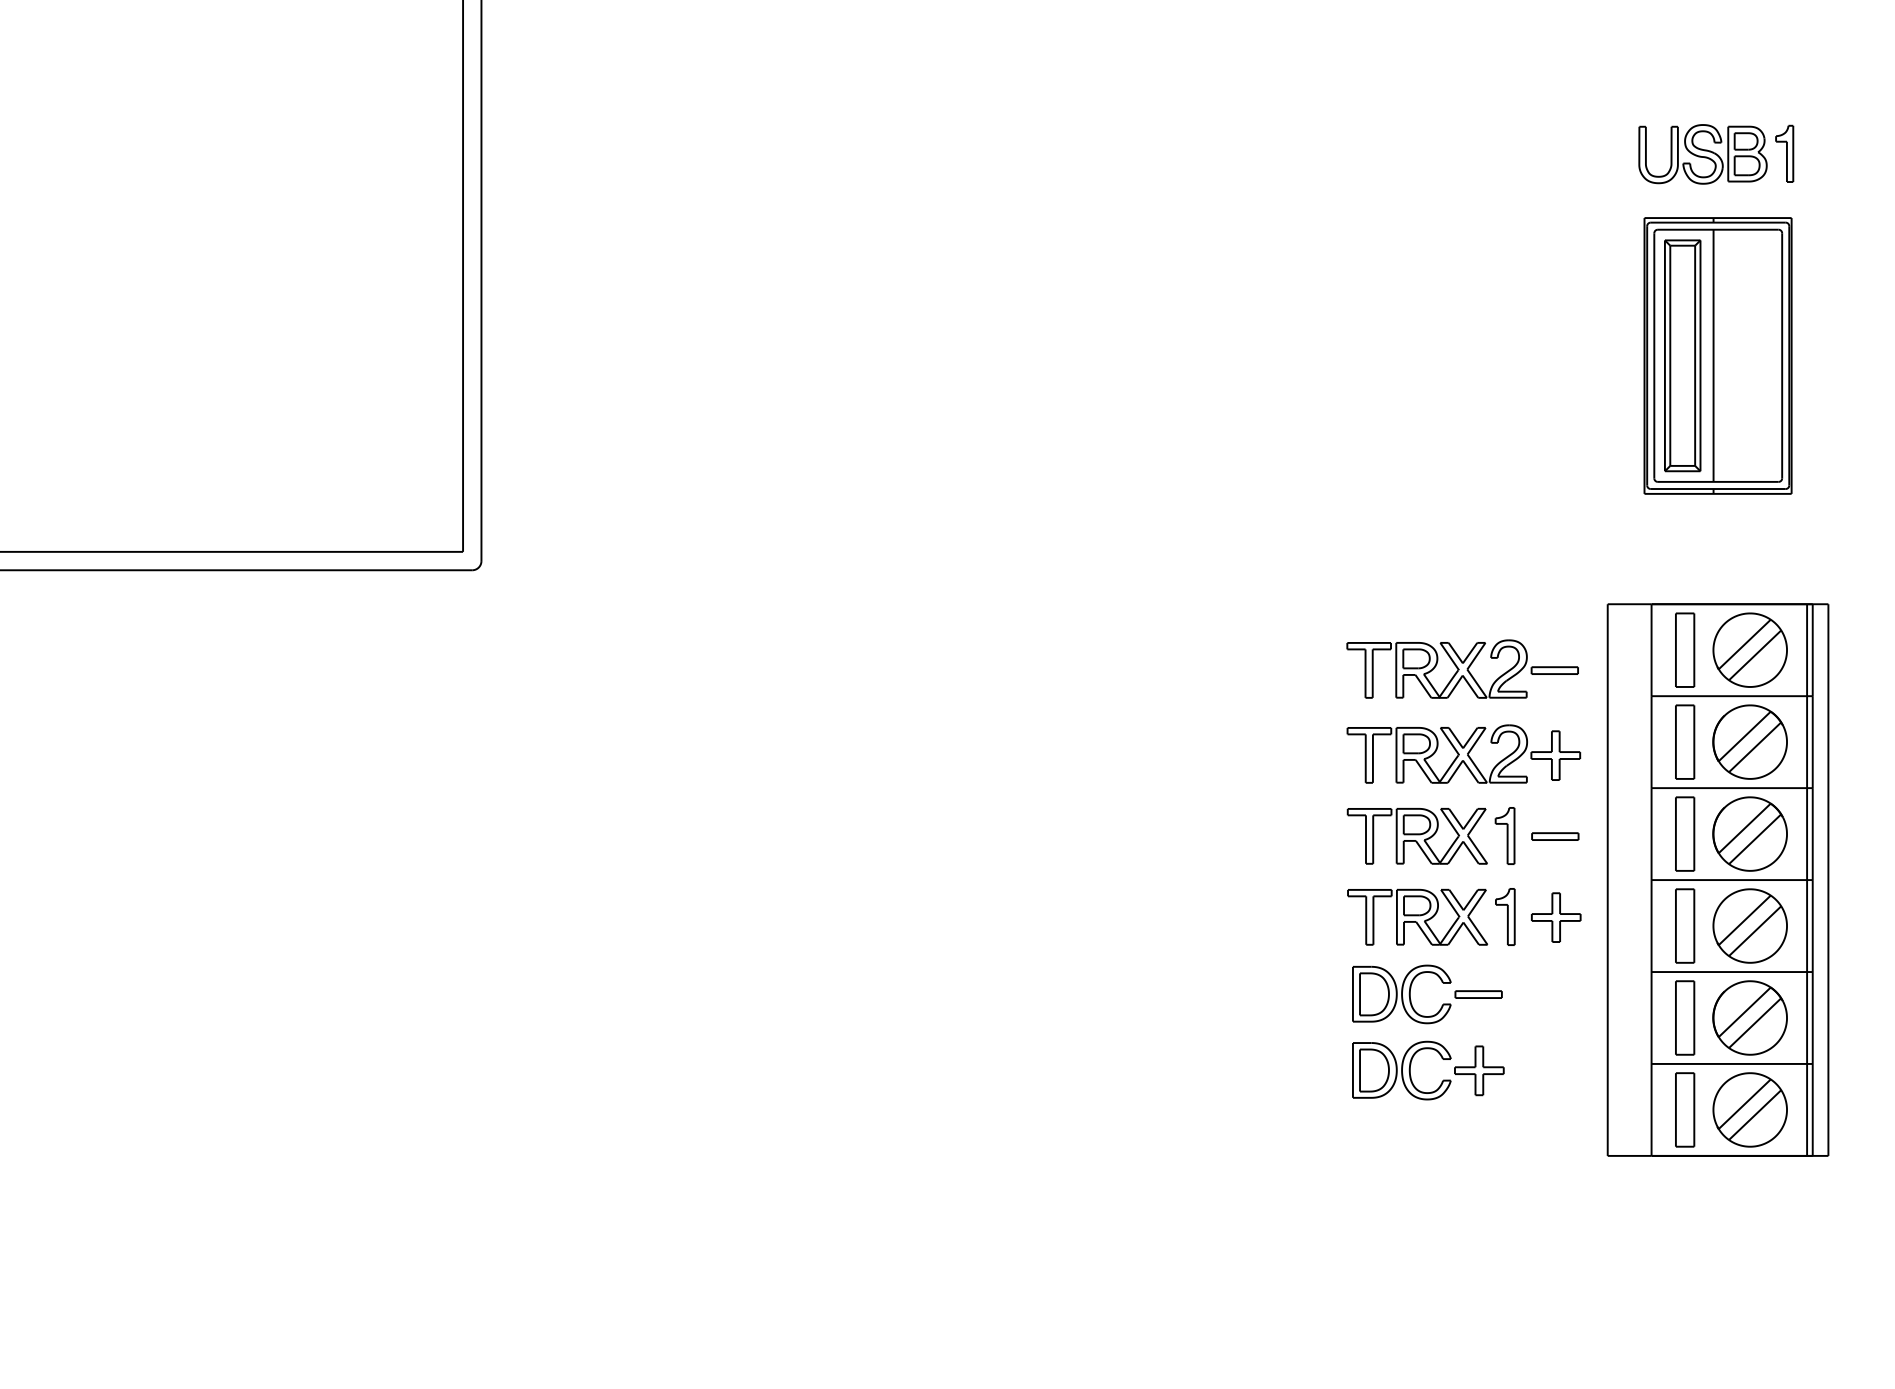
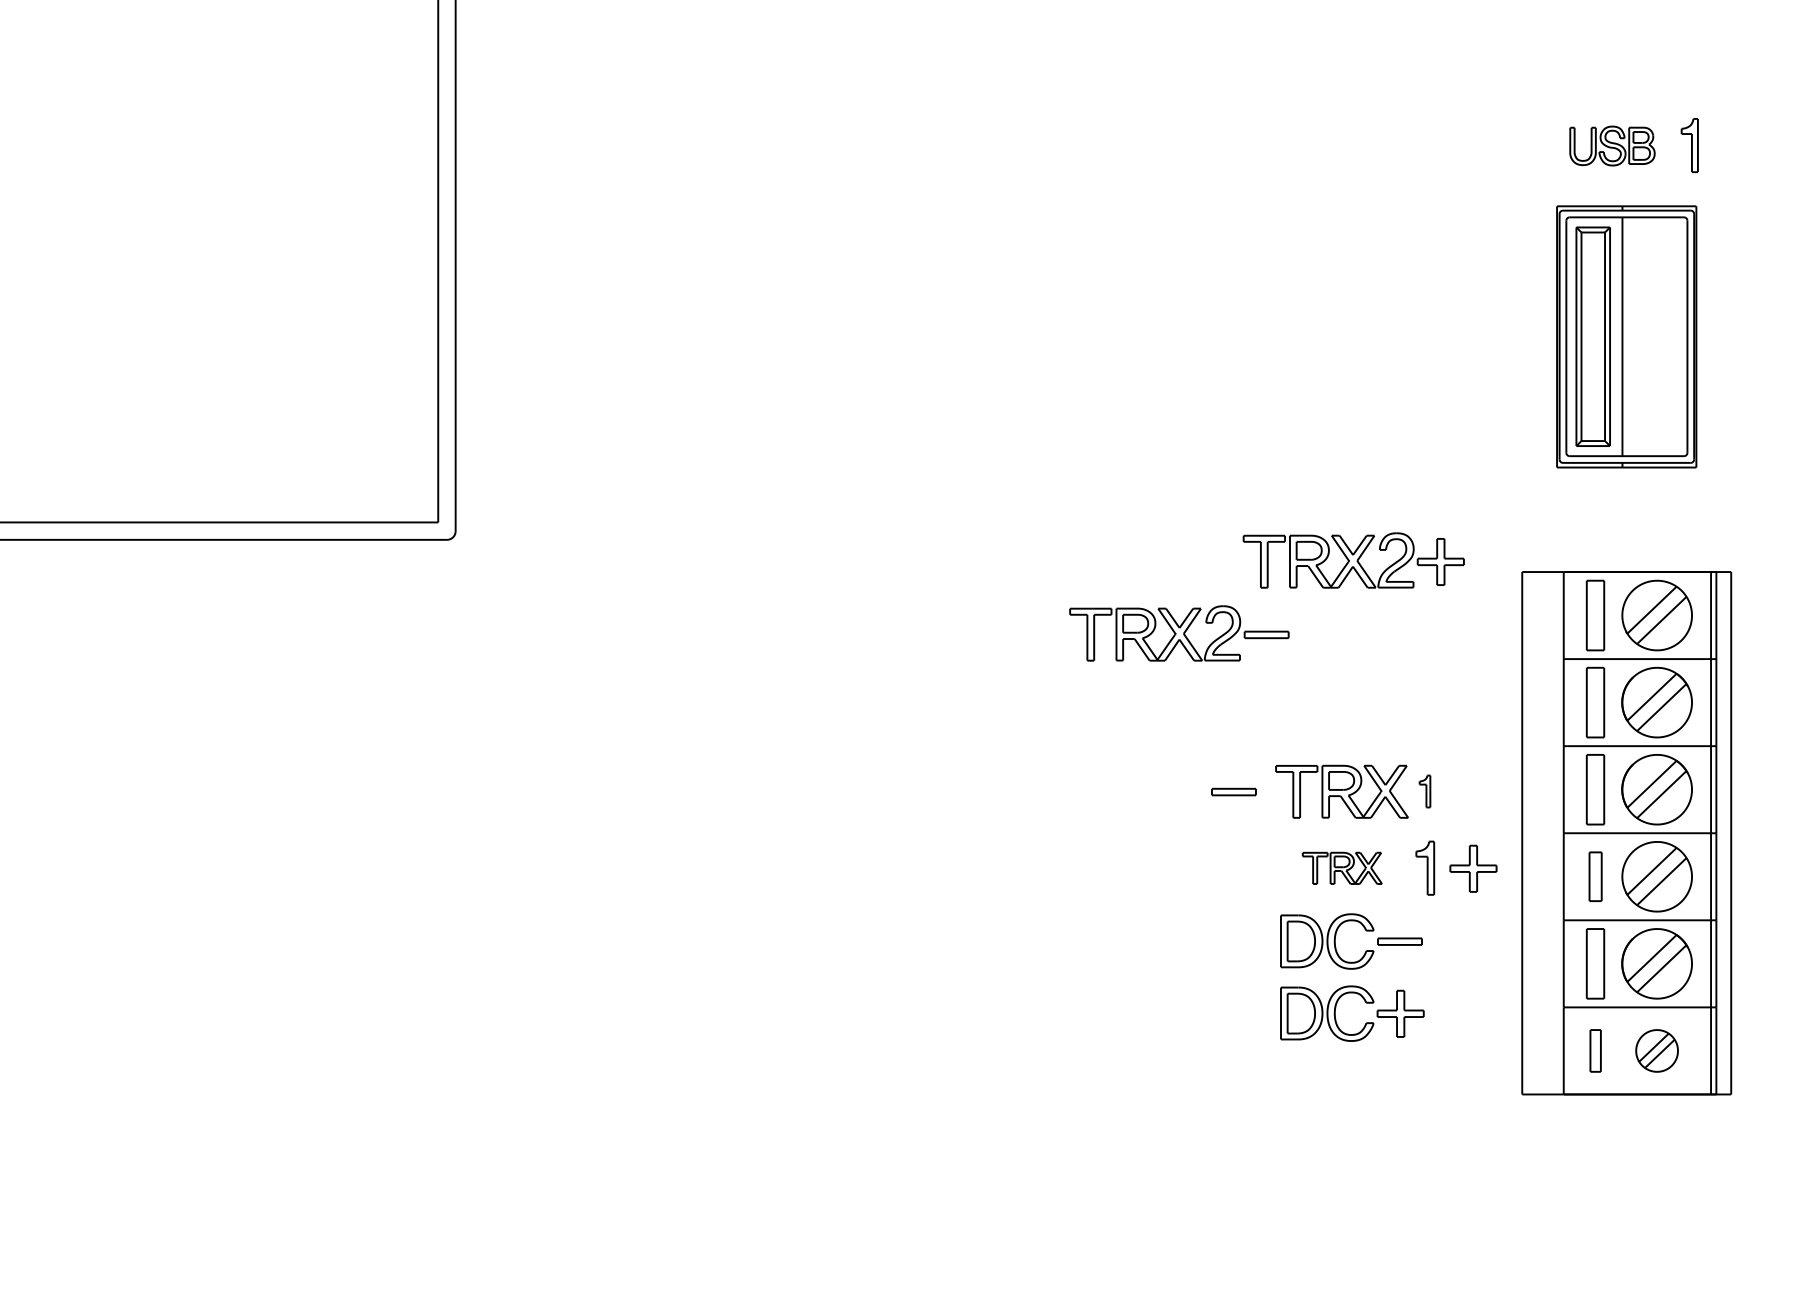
part: (1702, 154) -> (1611, 146), size x0.7
part: (1462, 668) -> (1179, 632), moved
part: (1463, 753) -> (1353, 559), moved
part: (1504, 835) -> (1424, 791), size x0.6
part: (1555, 836) -> (1234, 791), moved
part: (1417, 916) -> (1342, 867), size x0.6
part: (1685, 925) -> (1595, 876), size x0.7
part: (1685, 1109) -> (1595, 1050), size x0.6
part: (1749, 1109) -> (1656, 1050), size x0.6

